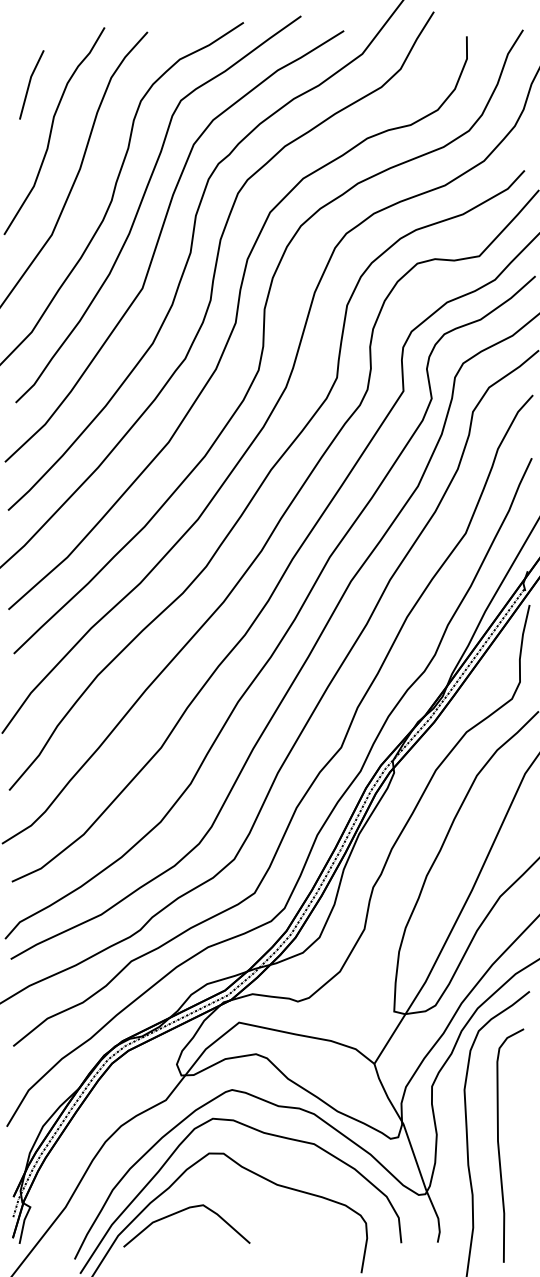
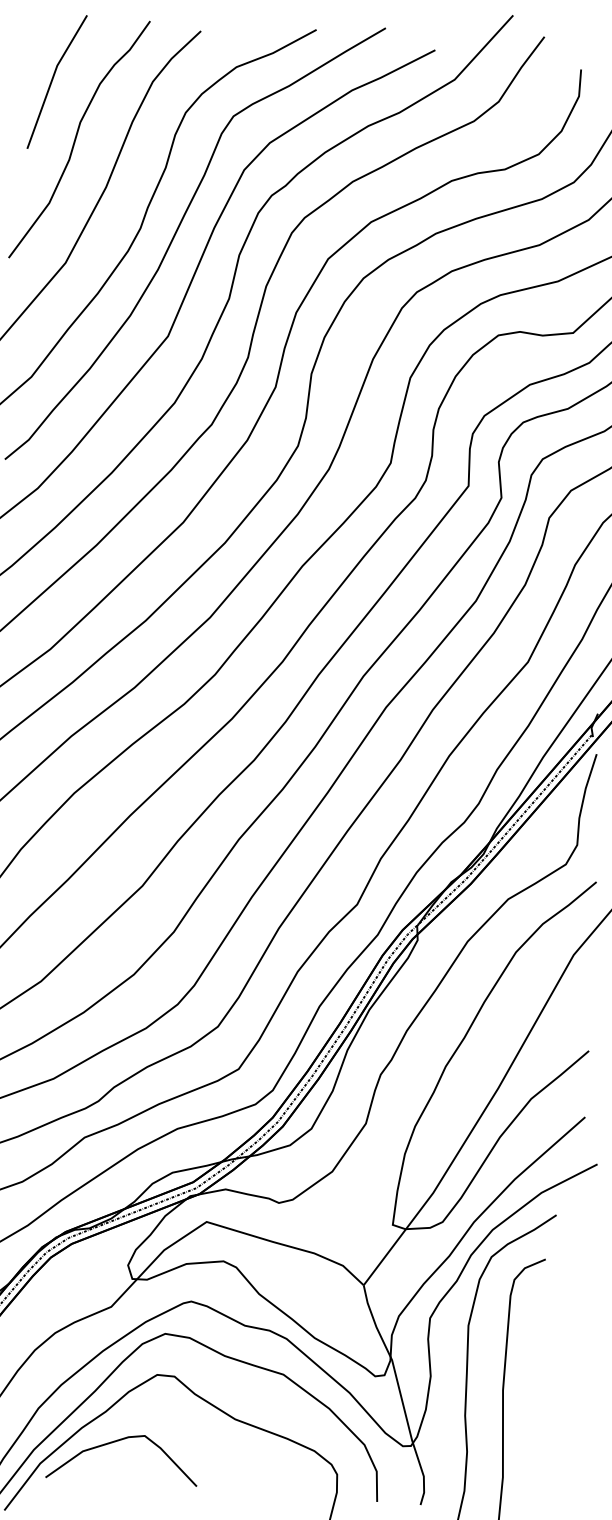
part: (31, 84) -> (56, 81), size x1.67

